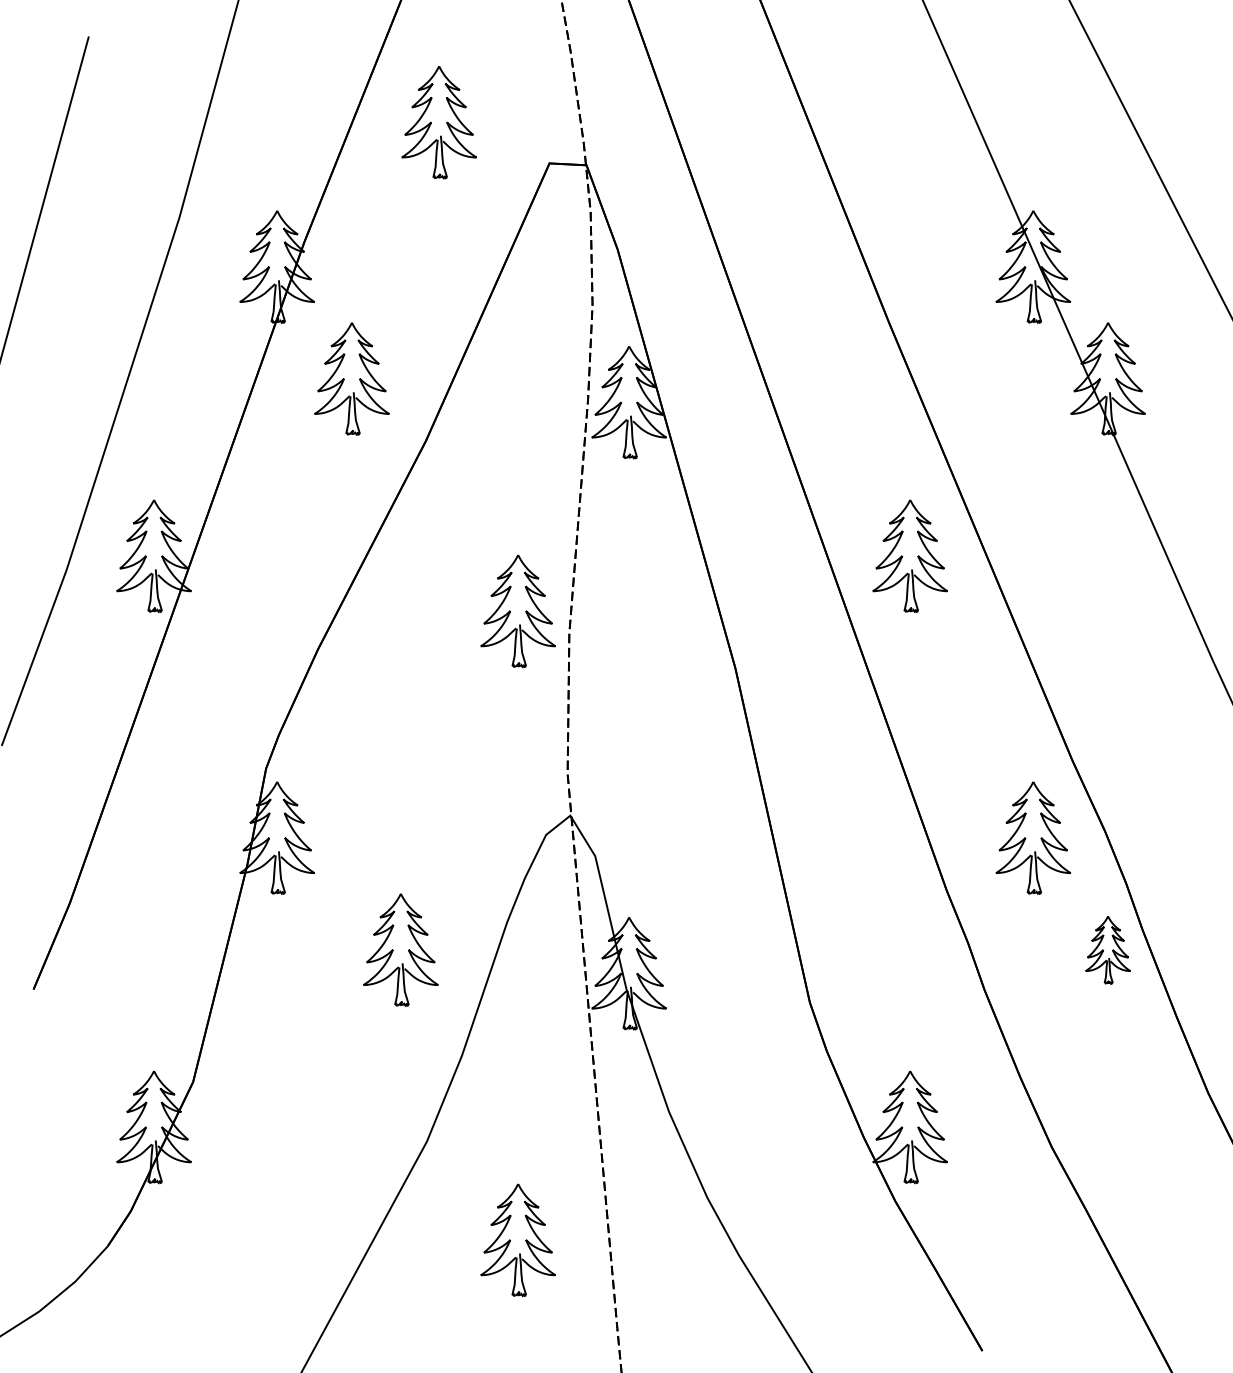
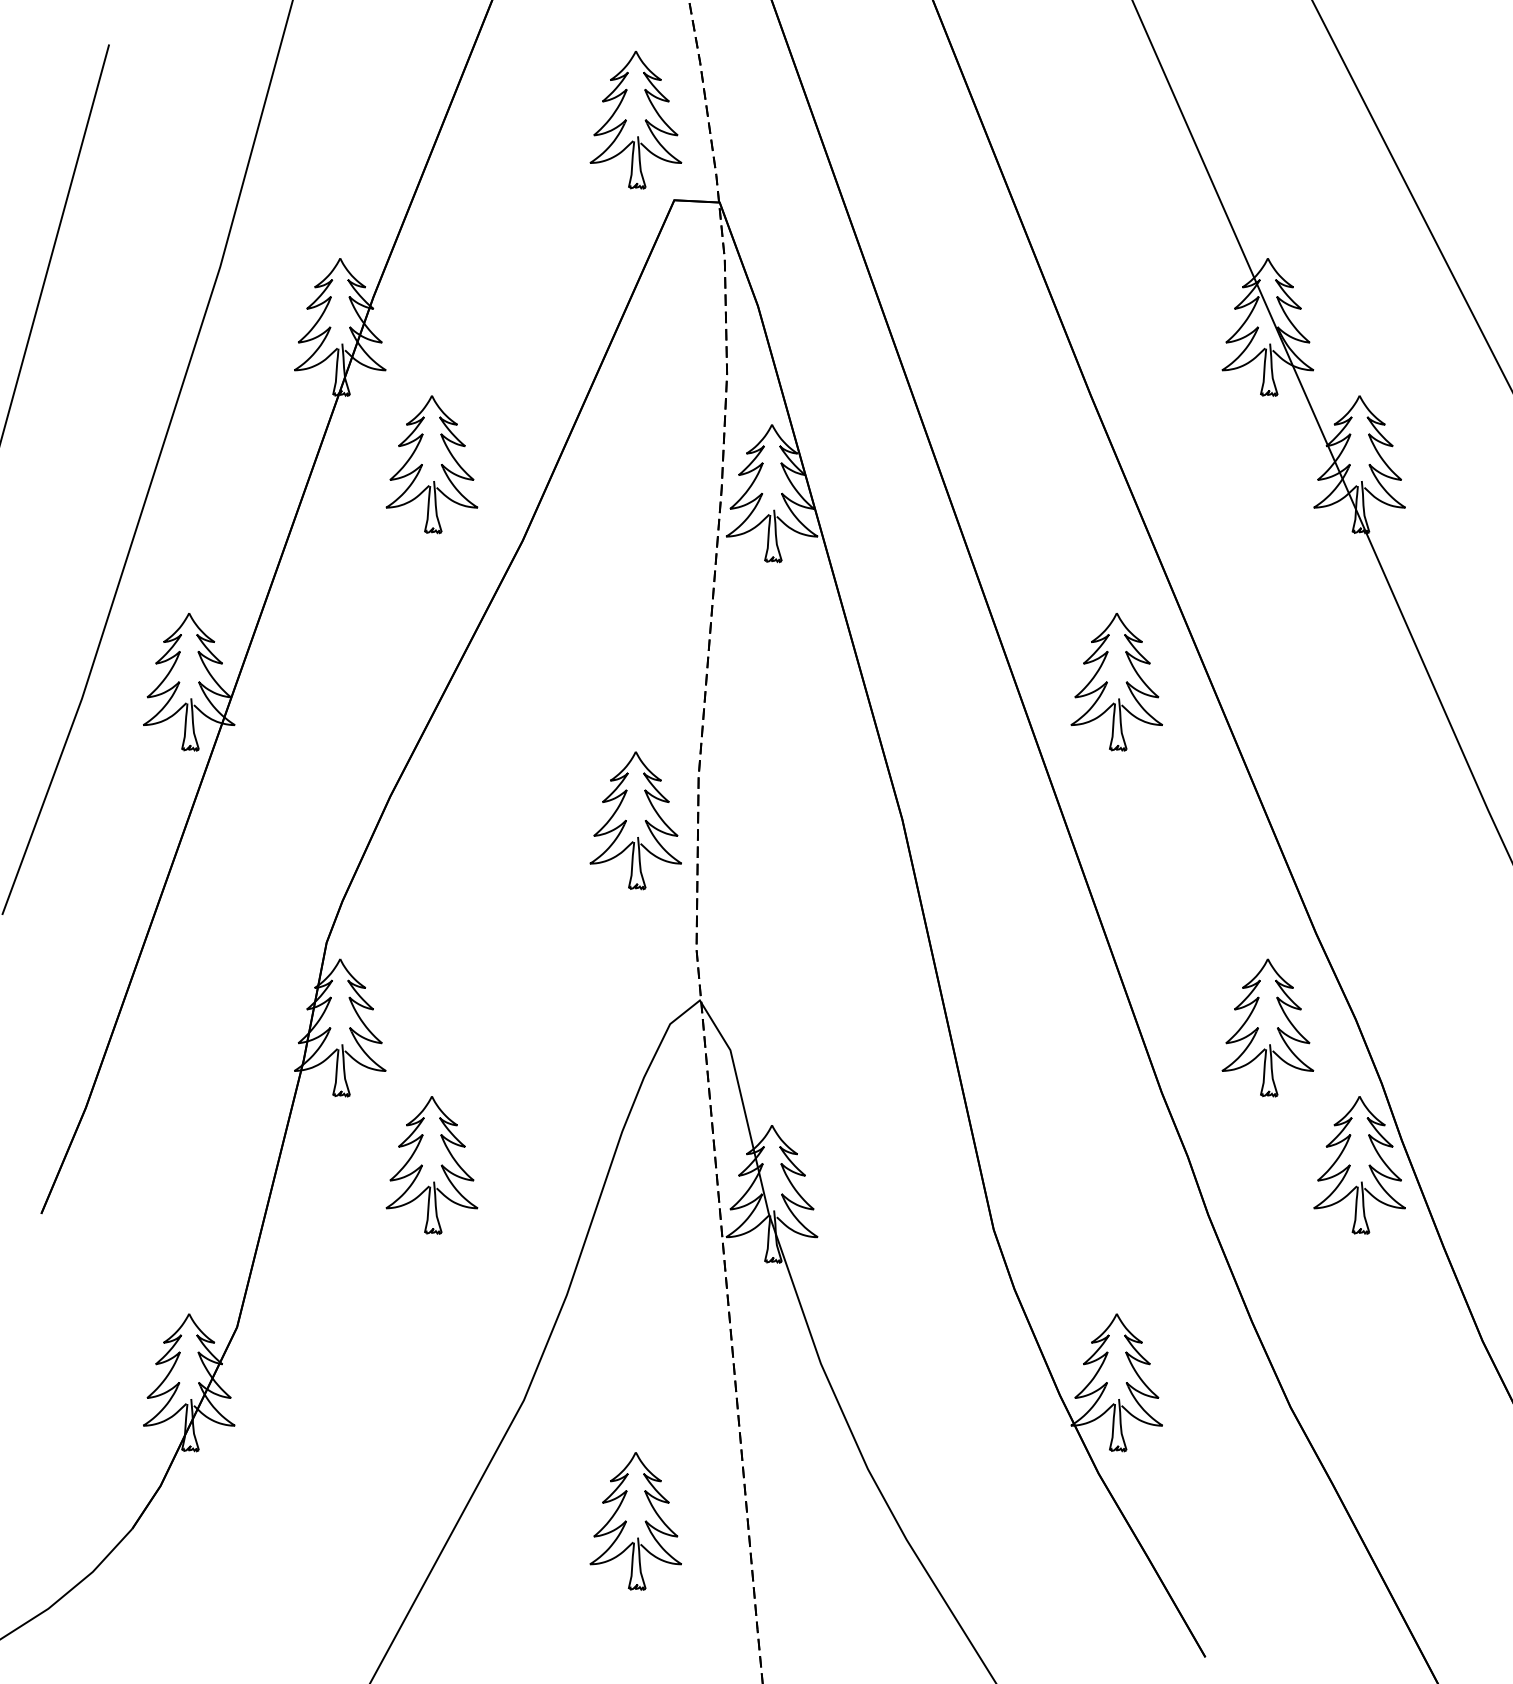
part: (438, 122) -> (635, 120), moved
part: (517, 611) -> (635, 820), moved
part: (400, 950) -> (431, 1165), moved
part: (1108, 950) -> (1359, 1165), size x1.67

